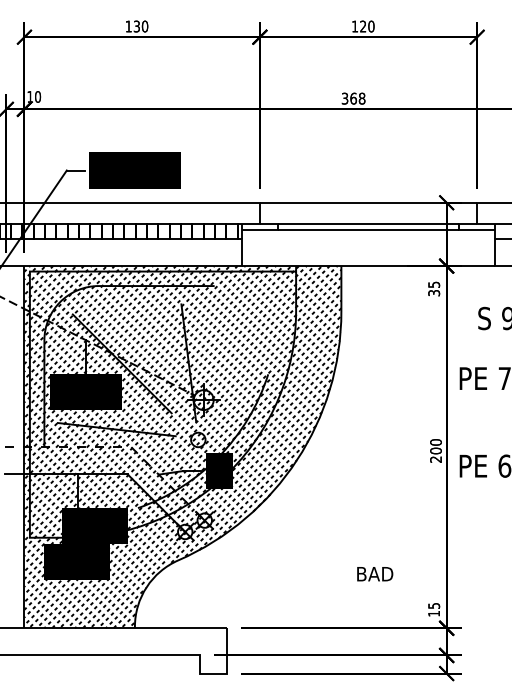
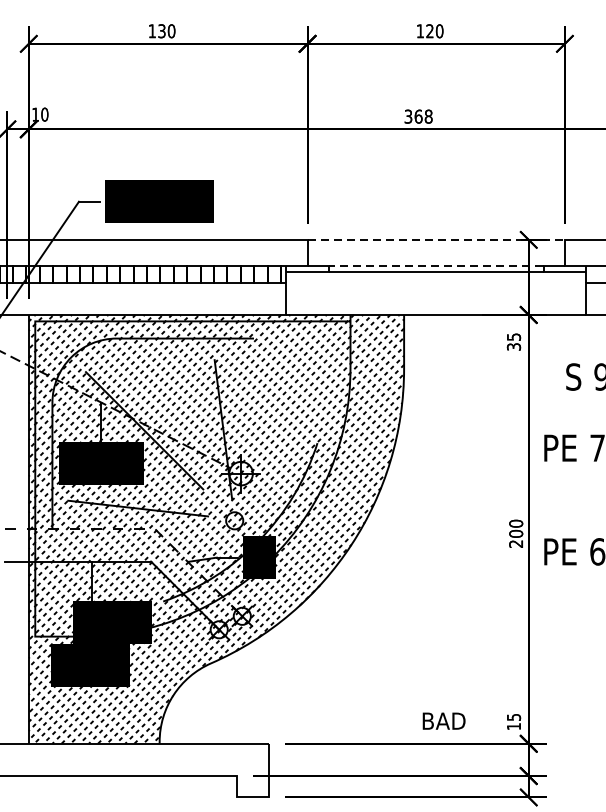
line: (368, 202) -> (436, 239), solid -> dashed
line: (368, 224) -> (436, 265), solid -> dashed
text: (375, 574) -> (444, 721), moved

